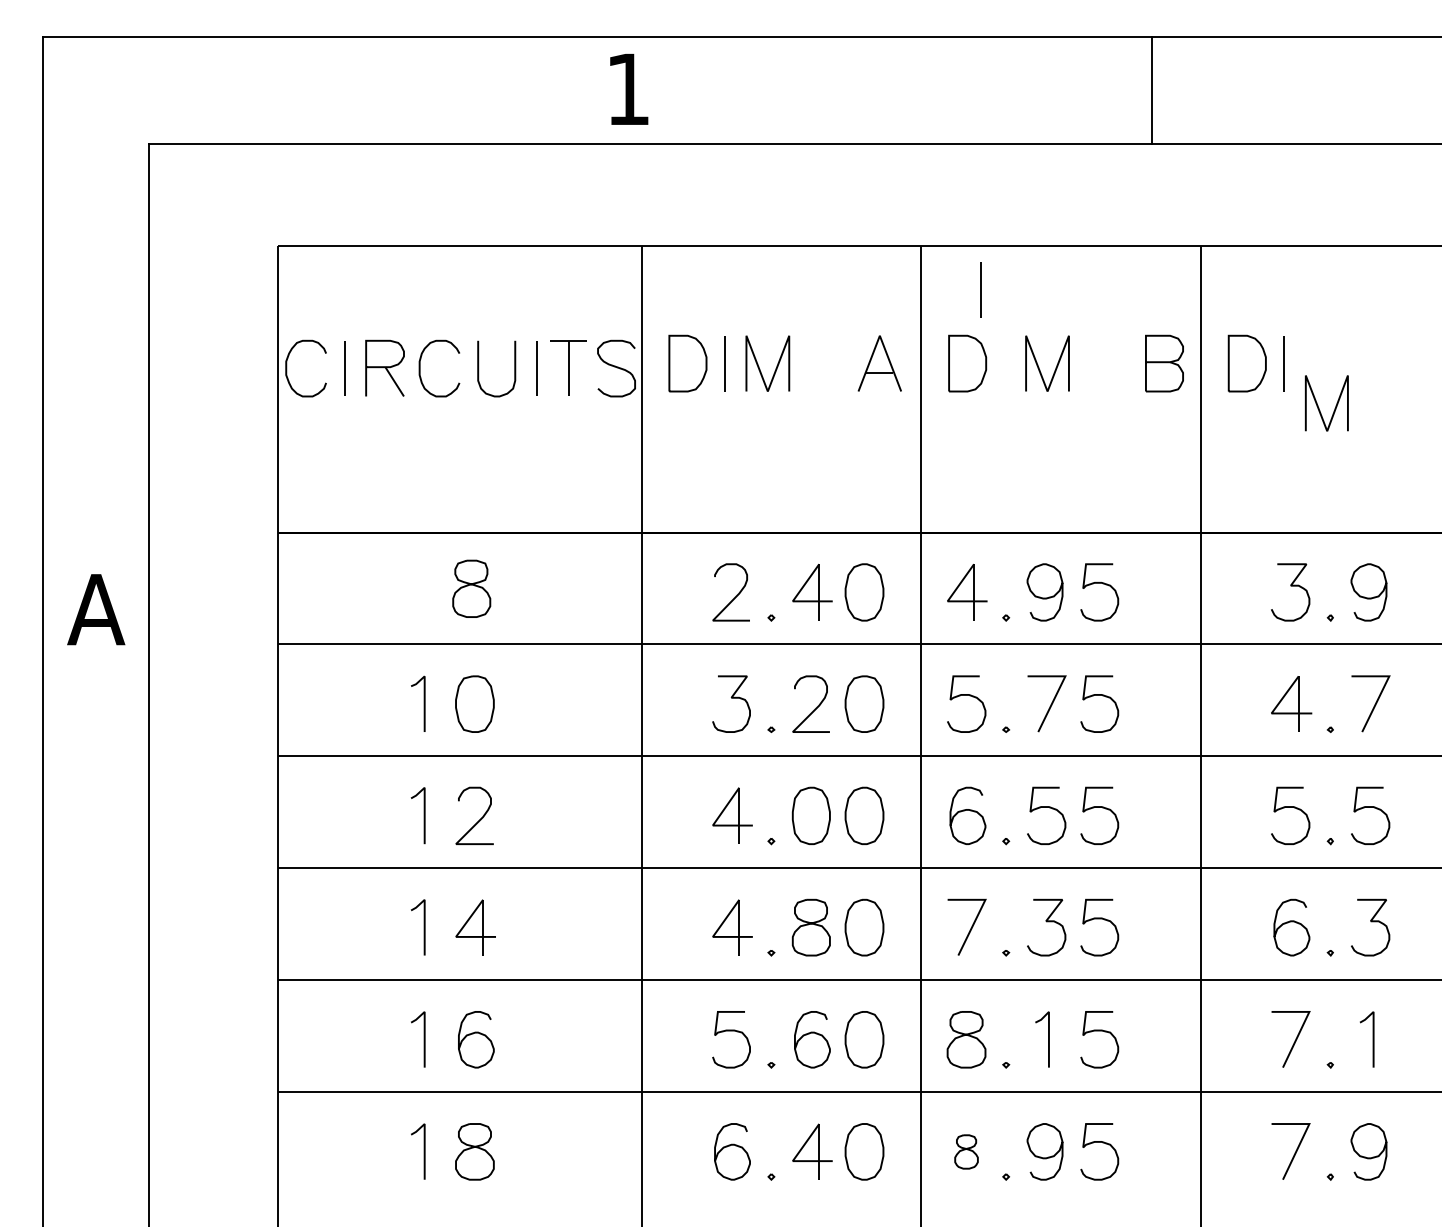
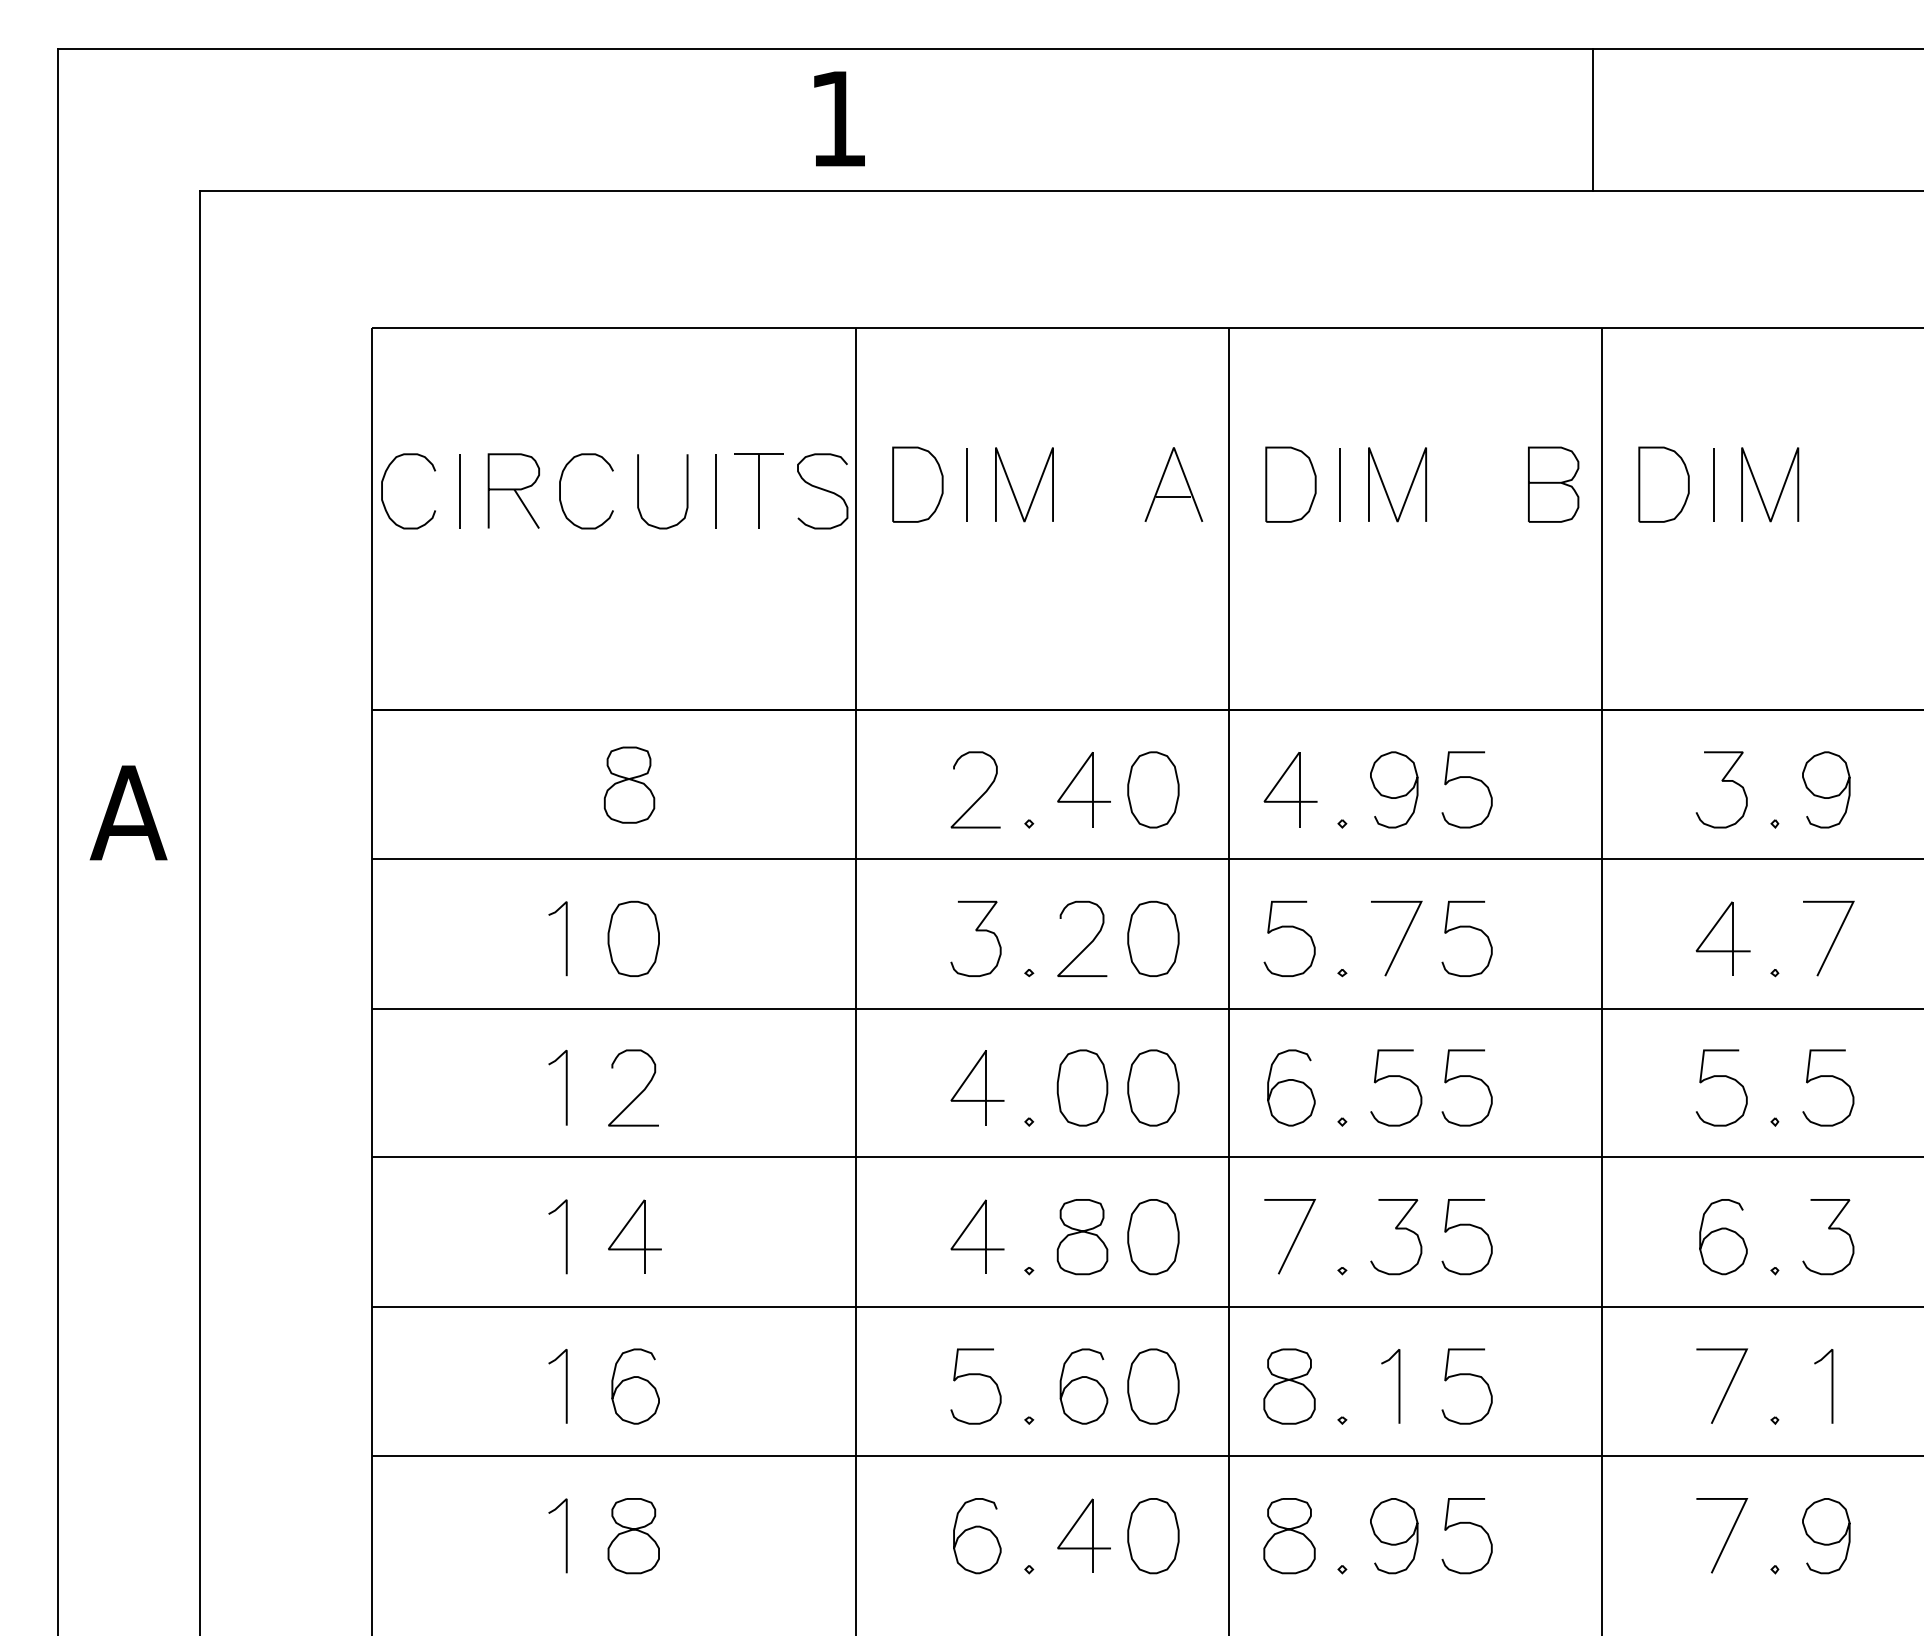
line: (1152, 90) -> (1593, 120), moved
line: (980, 290) -> (1339, 484), moved
line: (1318, 406) -> (1759, 489), moved
part: (966, 1152) -> (1289, 1536), size x1.67

